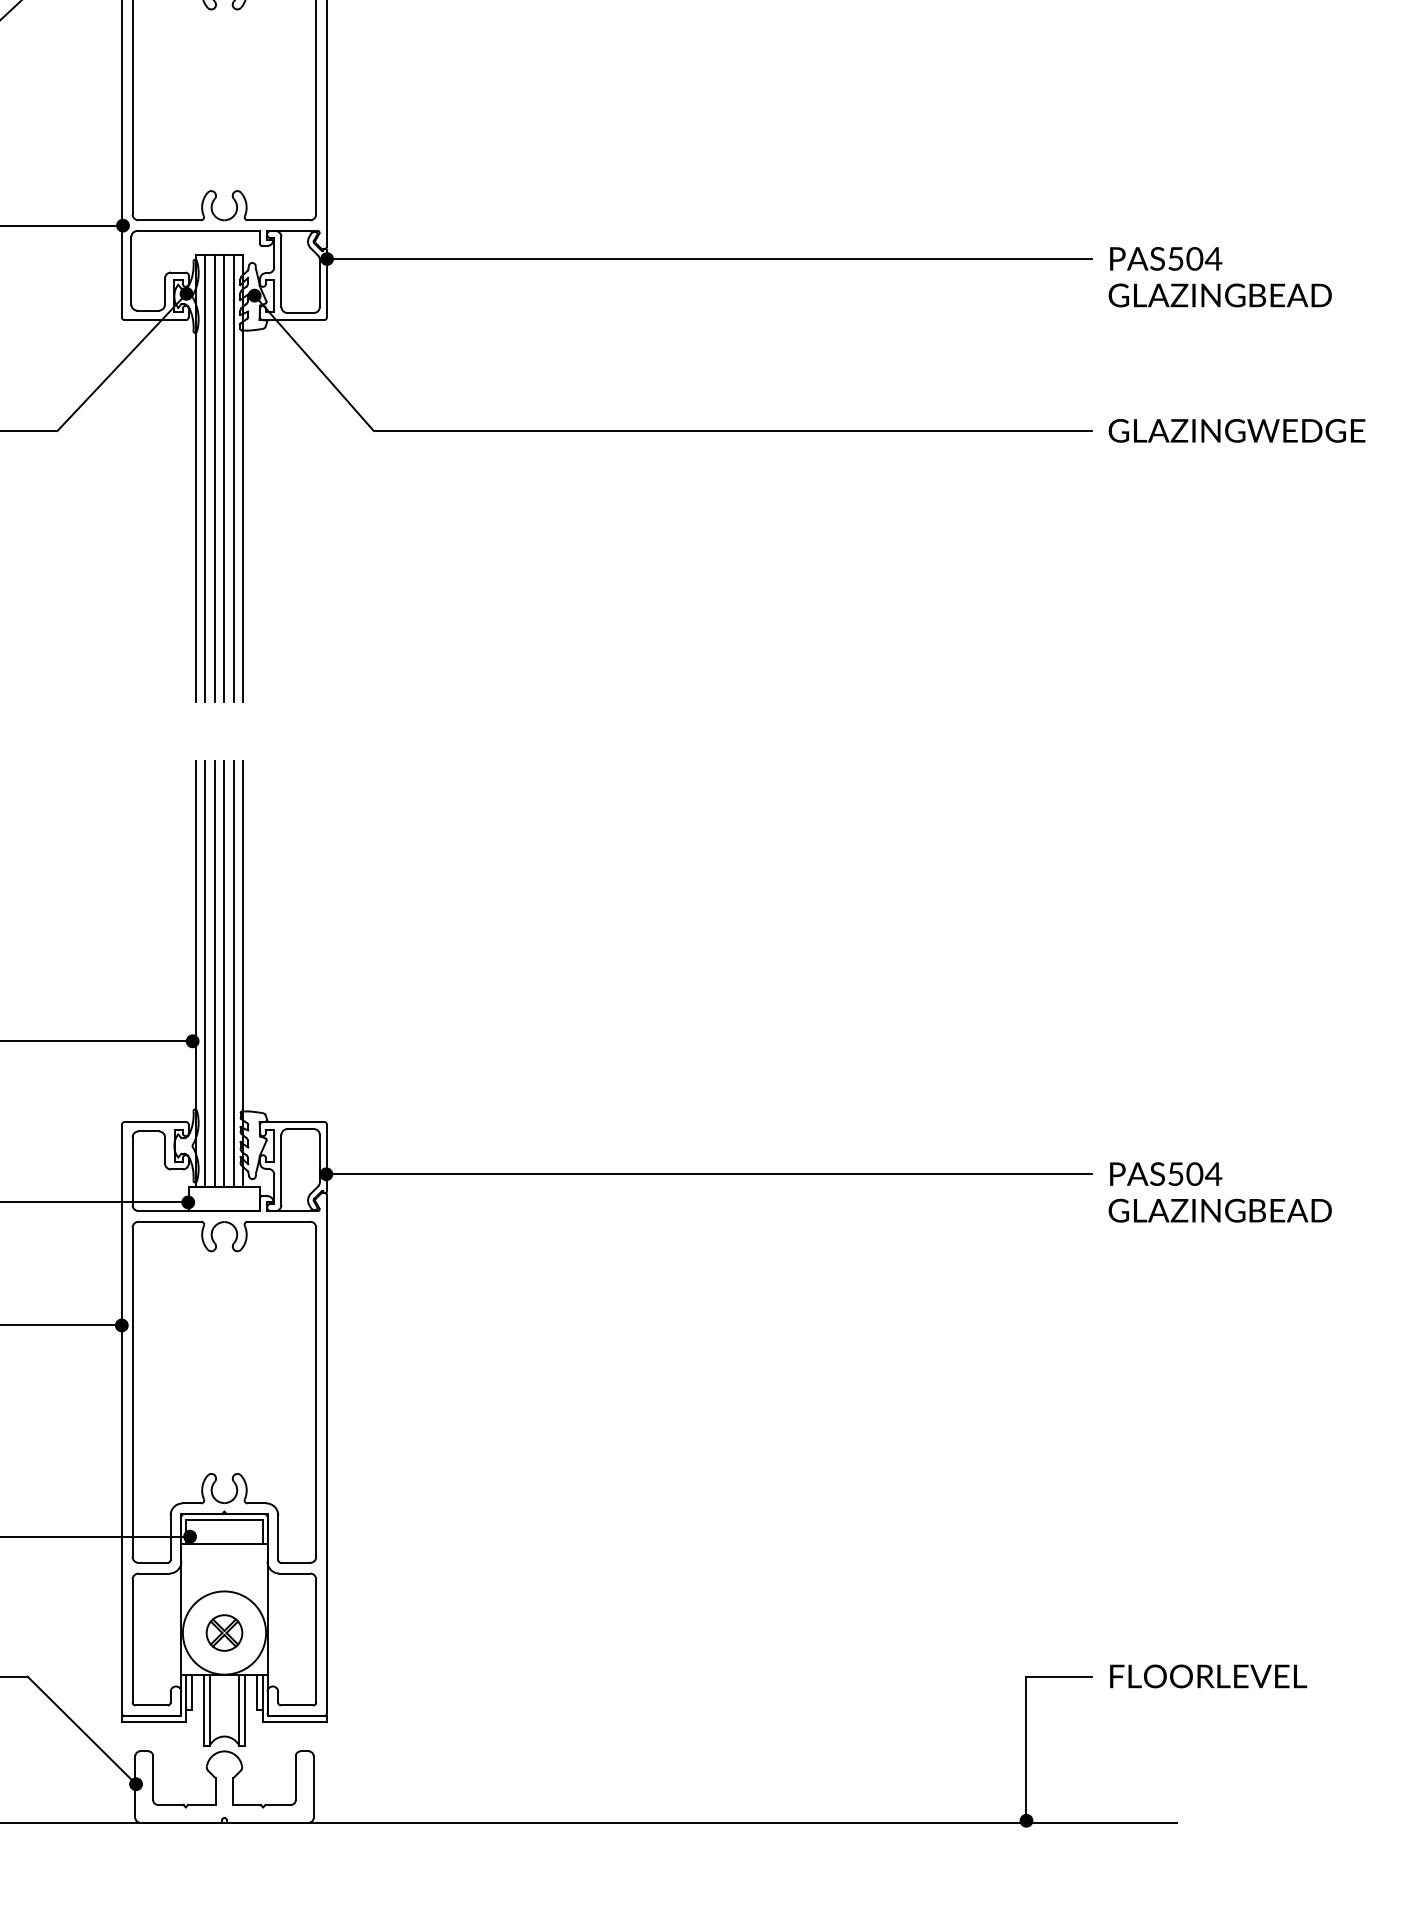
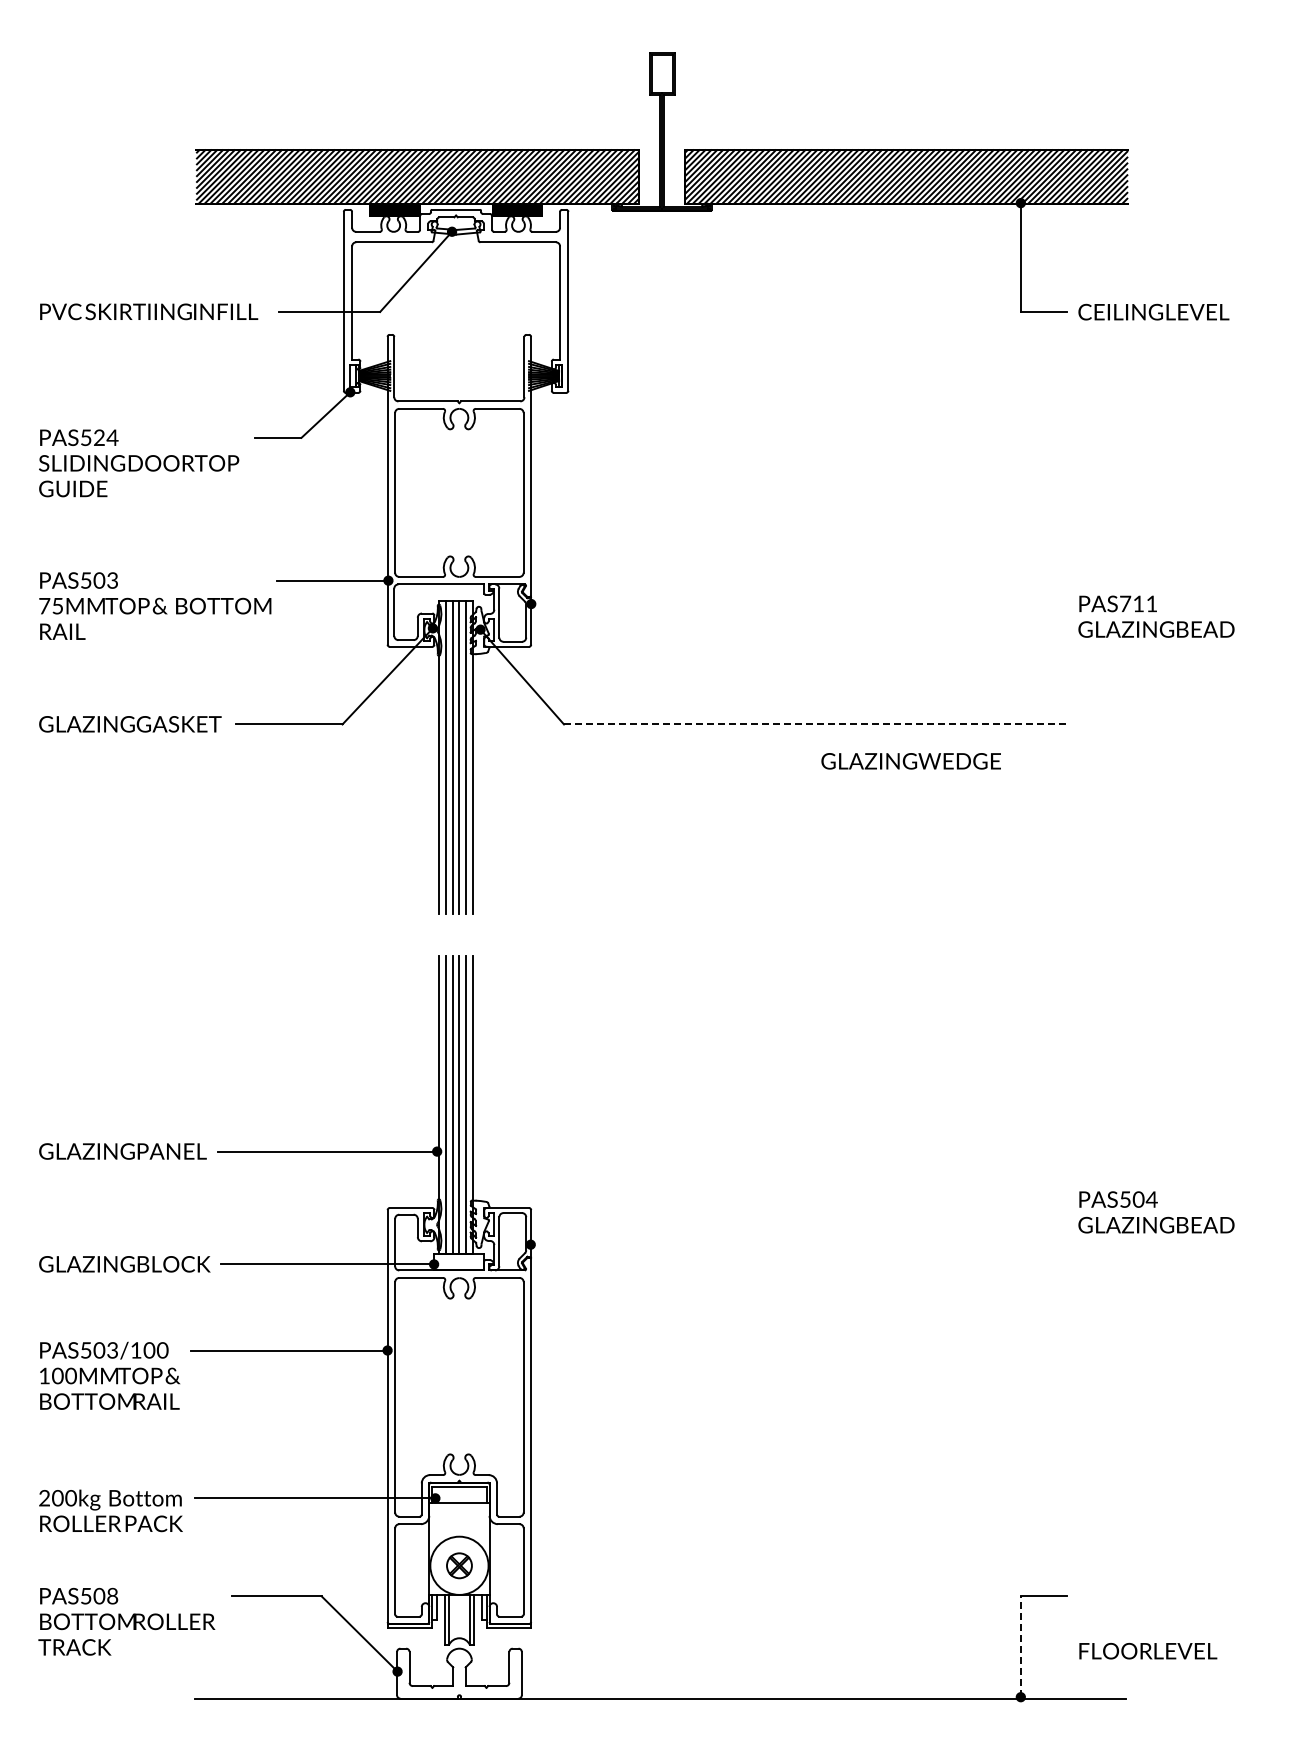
text: (1194, 258) -> (1138, 603), PAS504 -> PAS711
line: (708, 259) -> (798, 604), removed
line: (734, 431) -> (816, 724), solid -> dashed
text: (1235, 431) -> (910, 761), moved
line: (708, 1174) -> (798, 1244), removed
text: (1220, 1192) -> (1156, 1212), moved
text: (1208, 1675) -> (1148, 1650), moved
line: (1025, 1748) -> (1020, 1646), solid -> dashed

